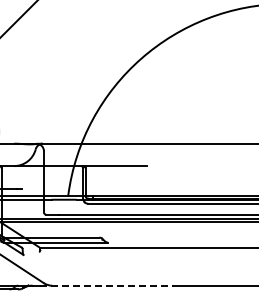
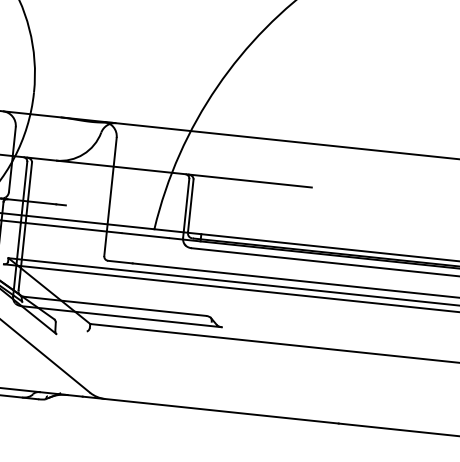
line: (107, 285) -> (212, 409), dashed -> solid

